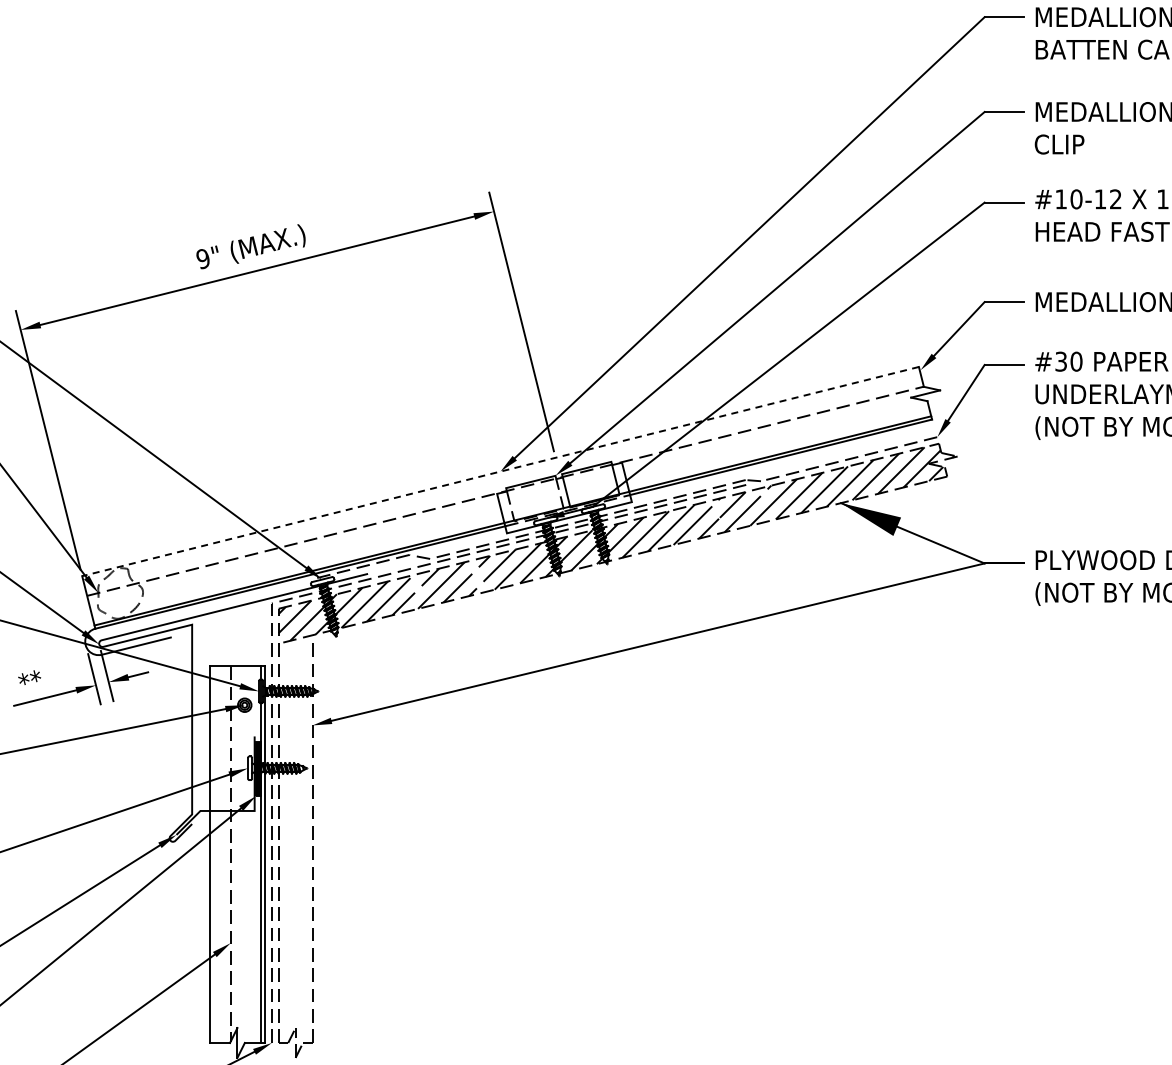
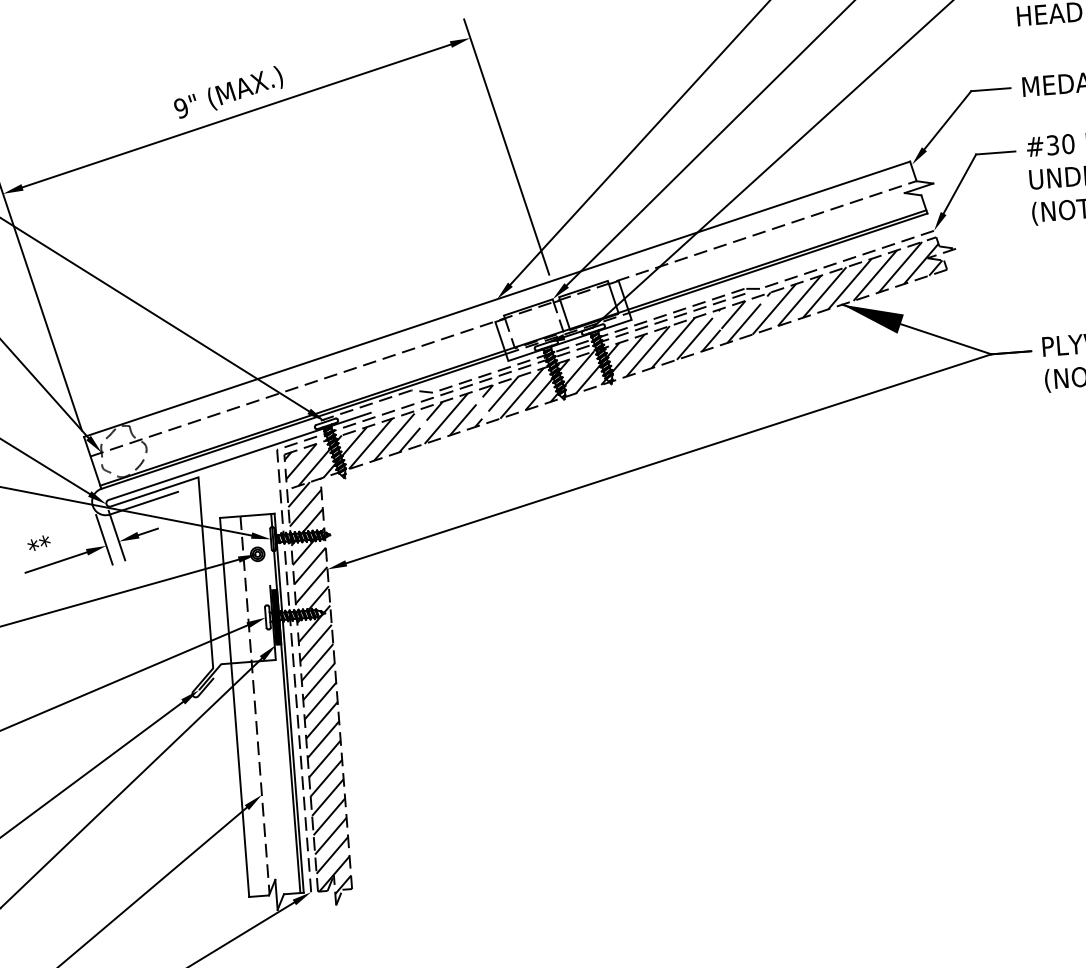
line: (500, 471) -> (497, 299), dashed -> solid
hatch: (295, 841) -> (319, 687), added

